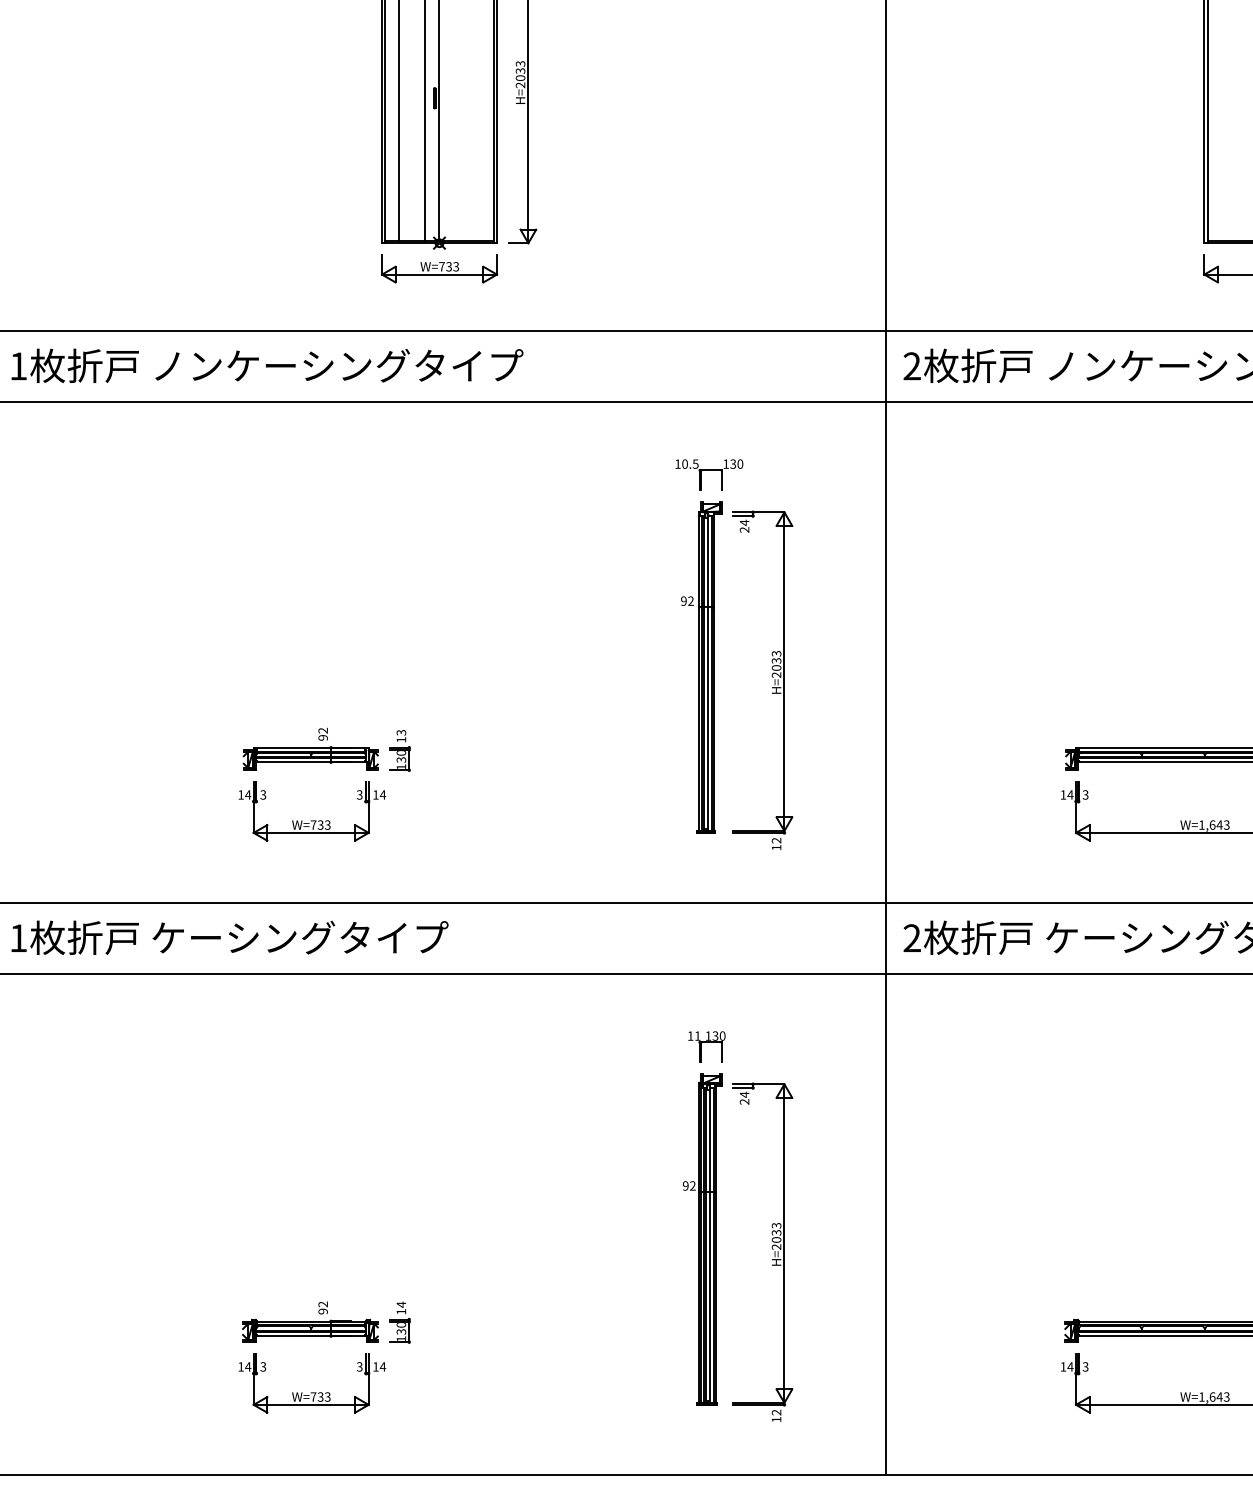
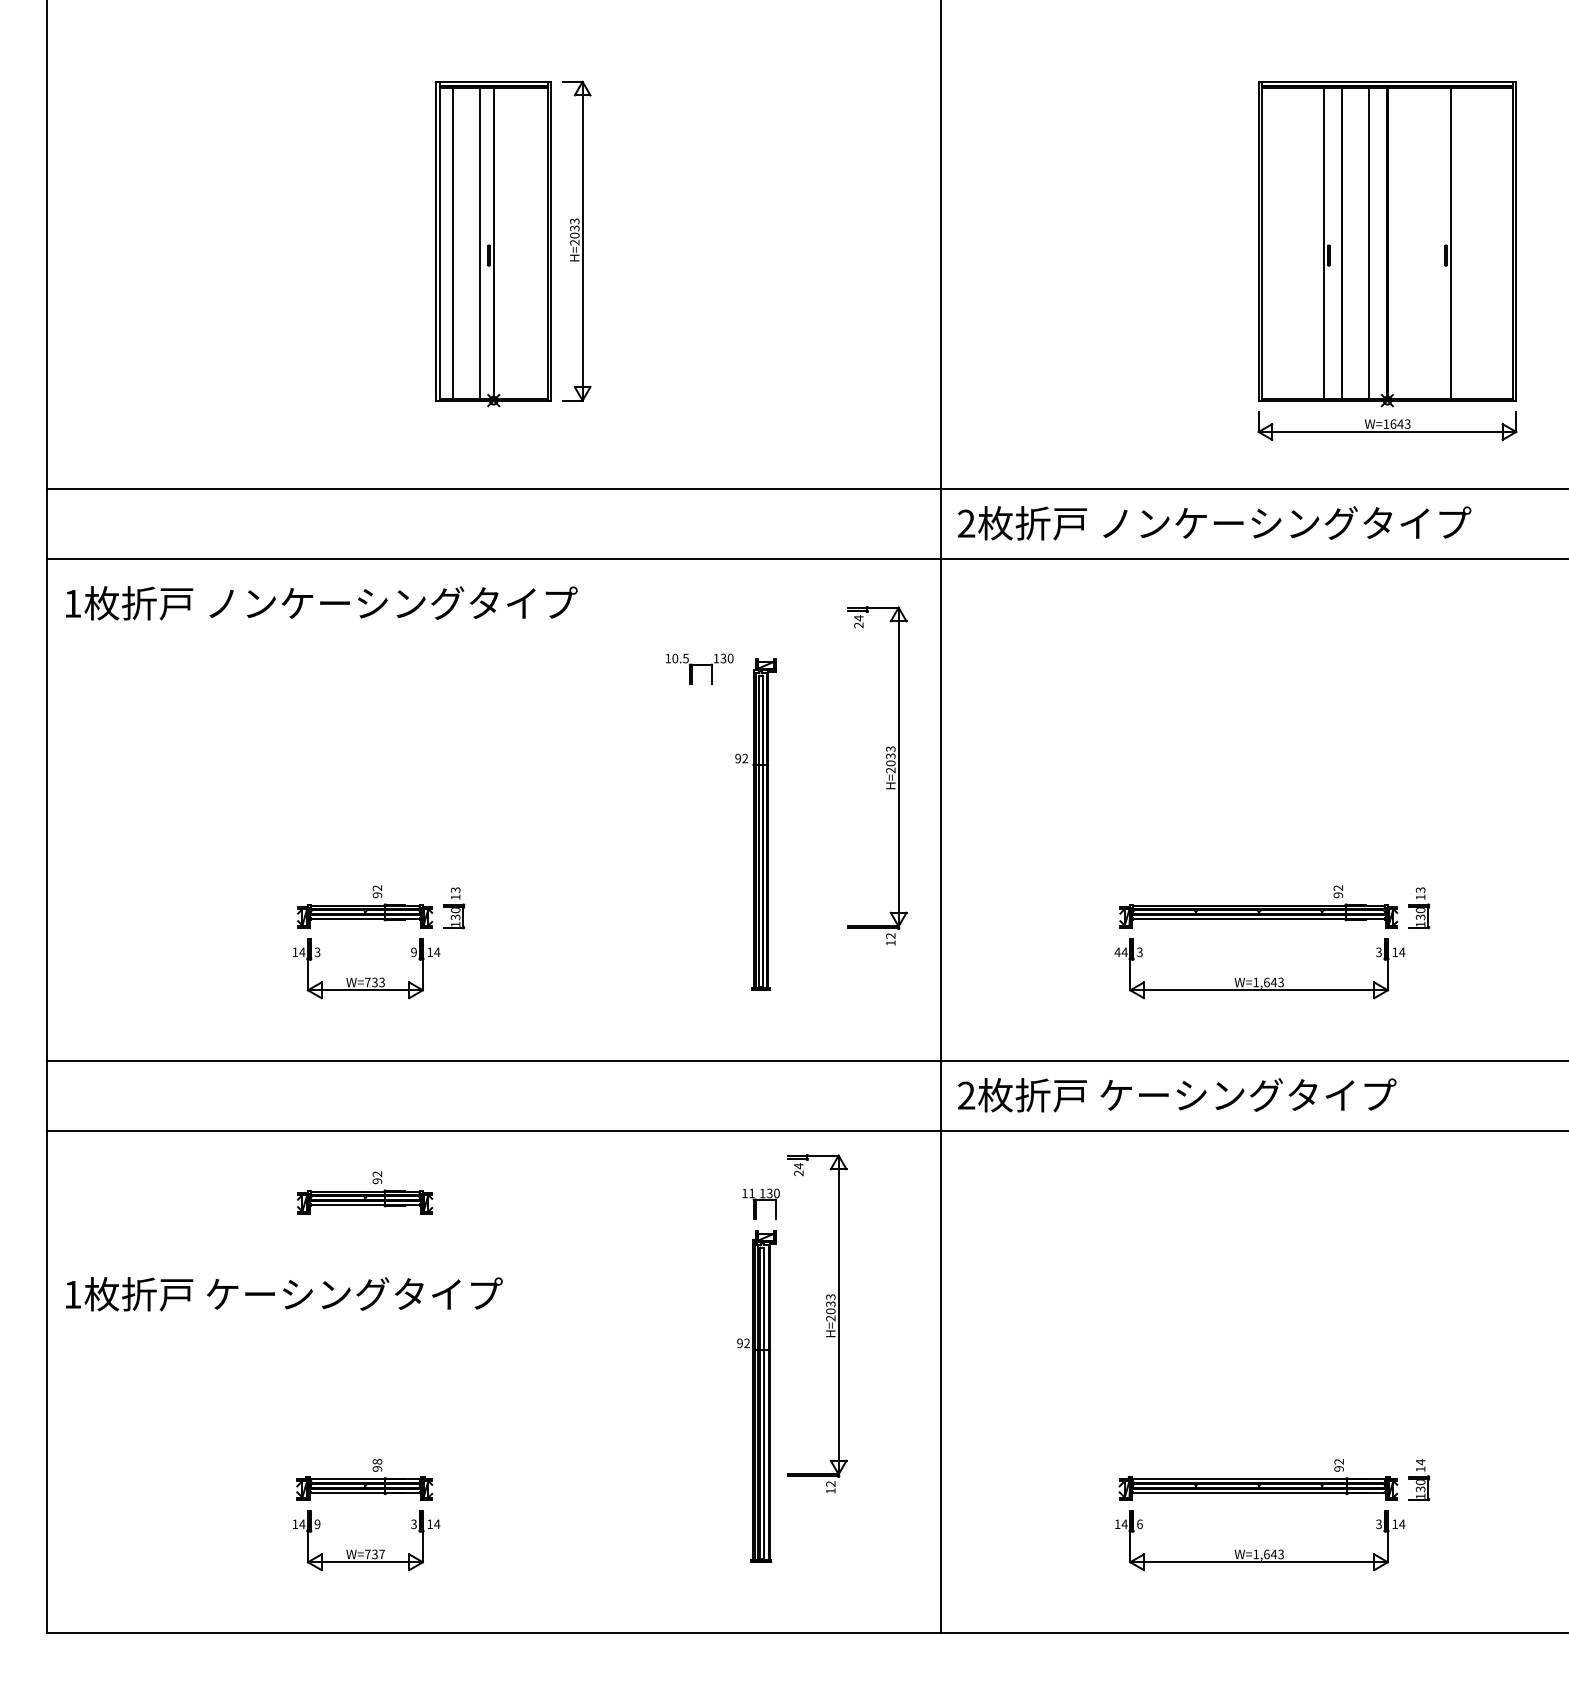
part: (439, 268) -> (493, 425), removed
text: (267, 366) -> (321, 603), moved
part: (709, 474) -> (699, 668), moved
part: (772, 677) -> (886, 772), moved
text: (1063, 794) -> (1117, 951), 14 -> 44
text: (359, 795) -> (413, 952), 3 -> 9
text: (230, 938) -> (284, 1294), moved
part: (311, 1035) -> (365, 1192), added
part: (772, 1249) -> (826, 1320), moved
text: (323, 1304) -> (377, 1461), 92 -> 98
part: (400, 1323) -> (454, 1480), removed
text: (263, 1366) -> (317, 1523), 3 -> 9
text: (1085, 1366) -> (1139, 1523), 3 -> 6
text: (327, 1397) -> (381, 1554), W=733 -> W=737

